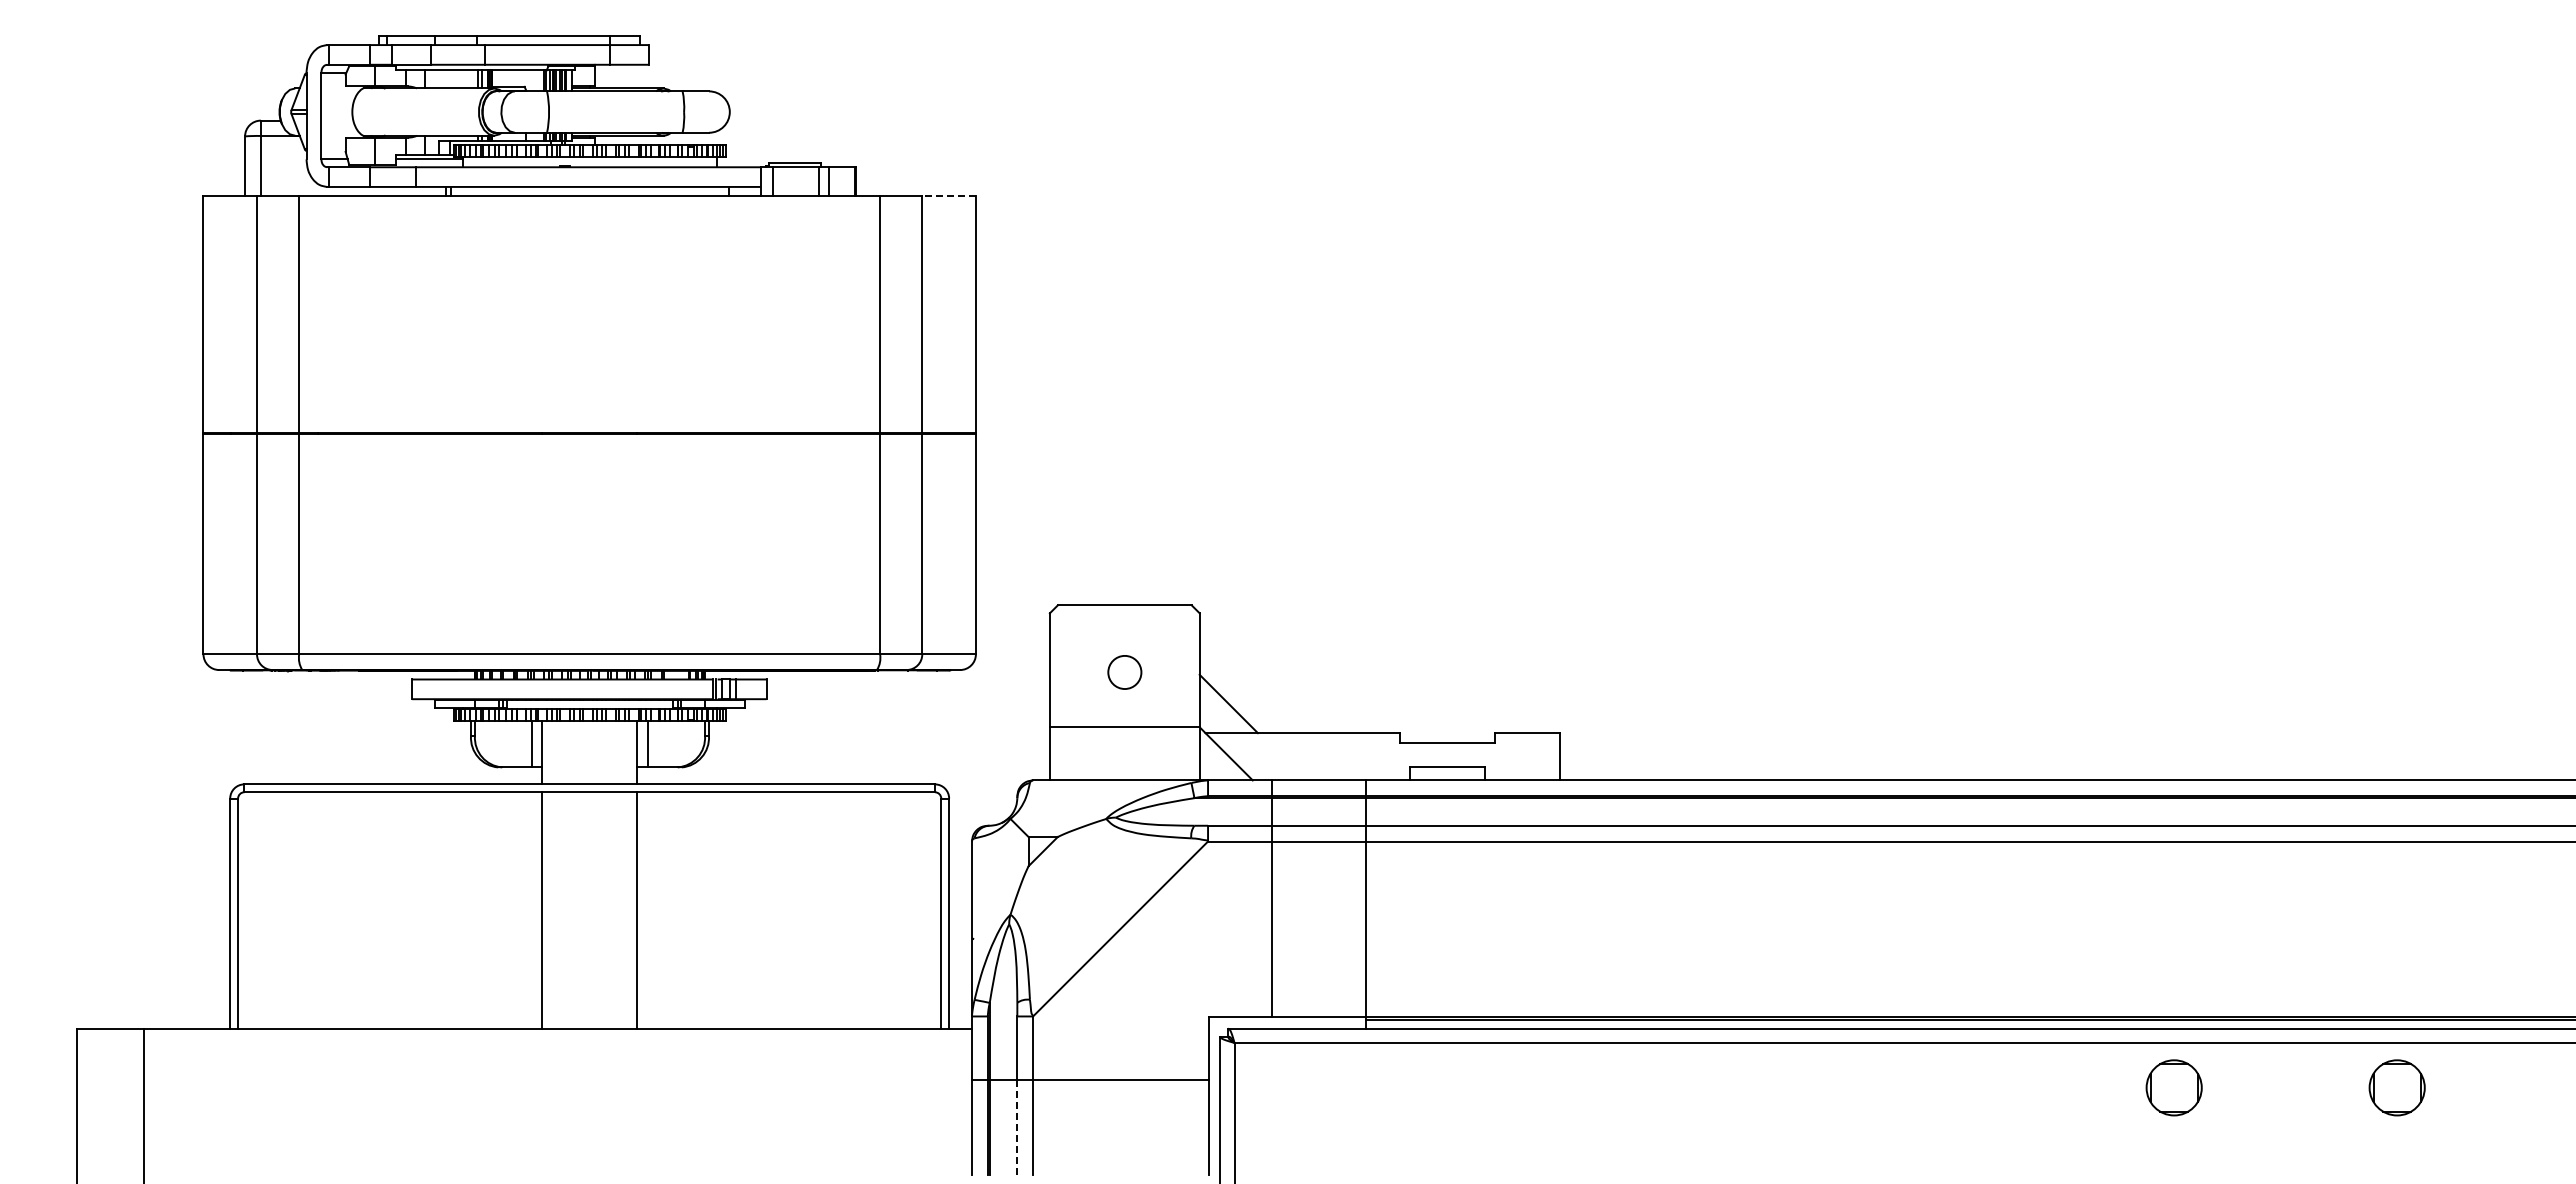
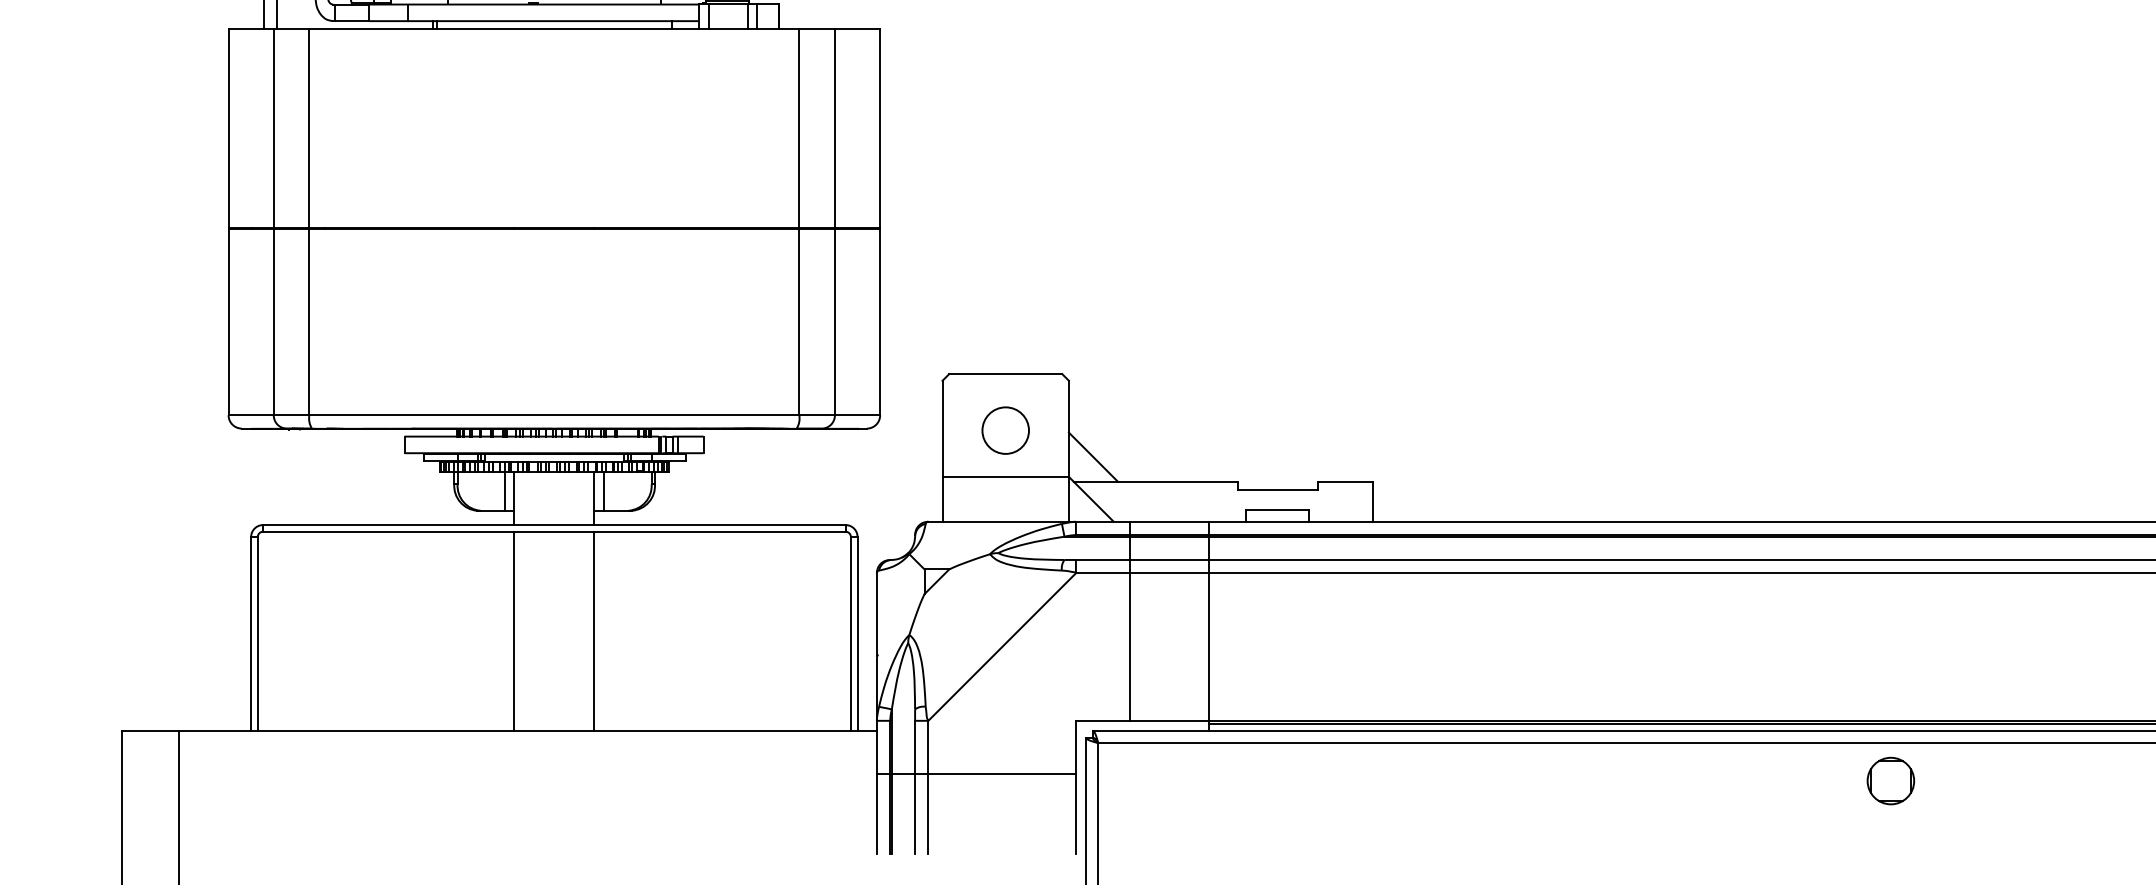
line: (949, 196) -> (857, 29), dashed -> solid
circle: (1124, 672) -> (1005, 430), size x1.67
part: (2396, 1087) -> (2078, 780), removed
line: (1017, 1126) -> (915, 813), dashed -> solid

